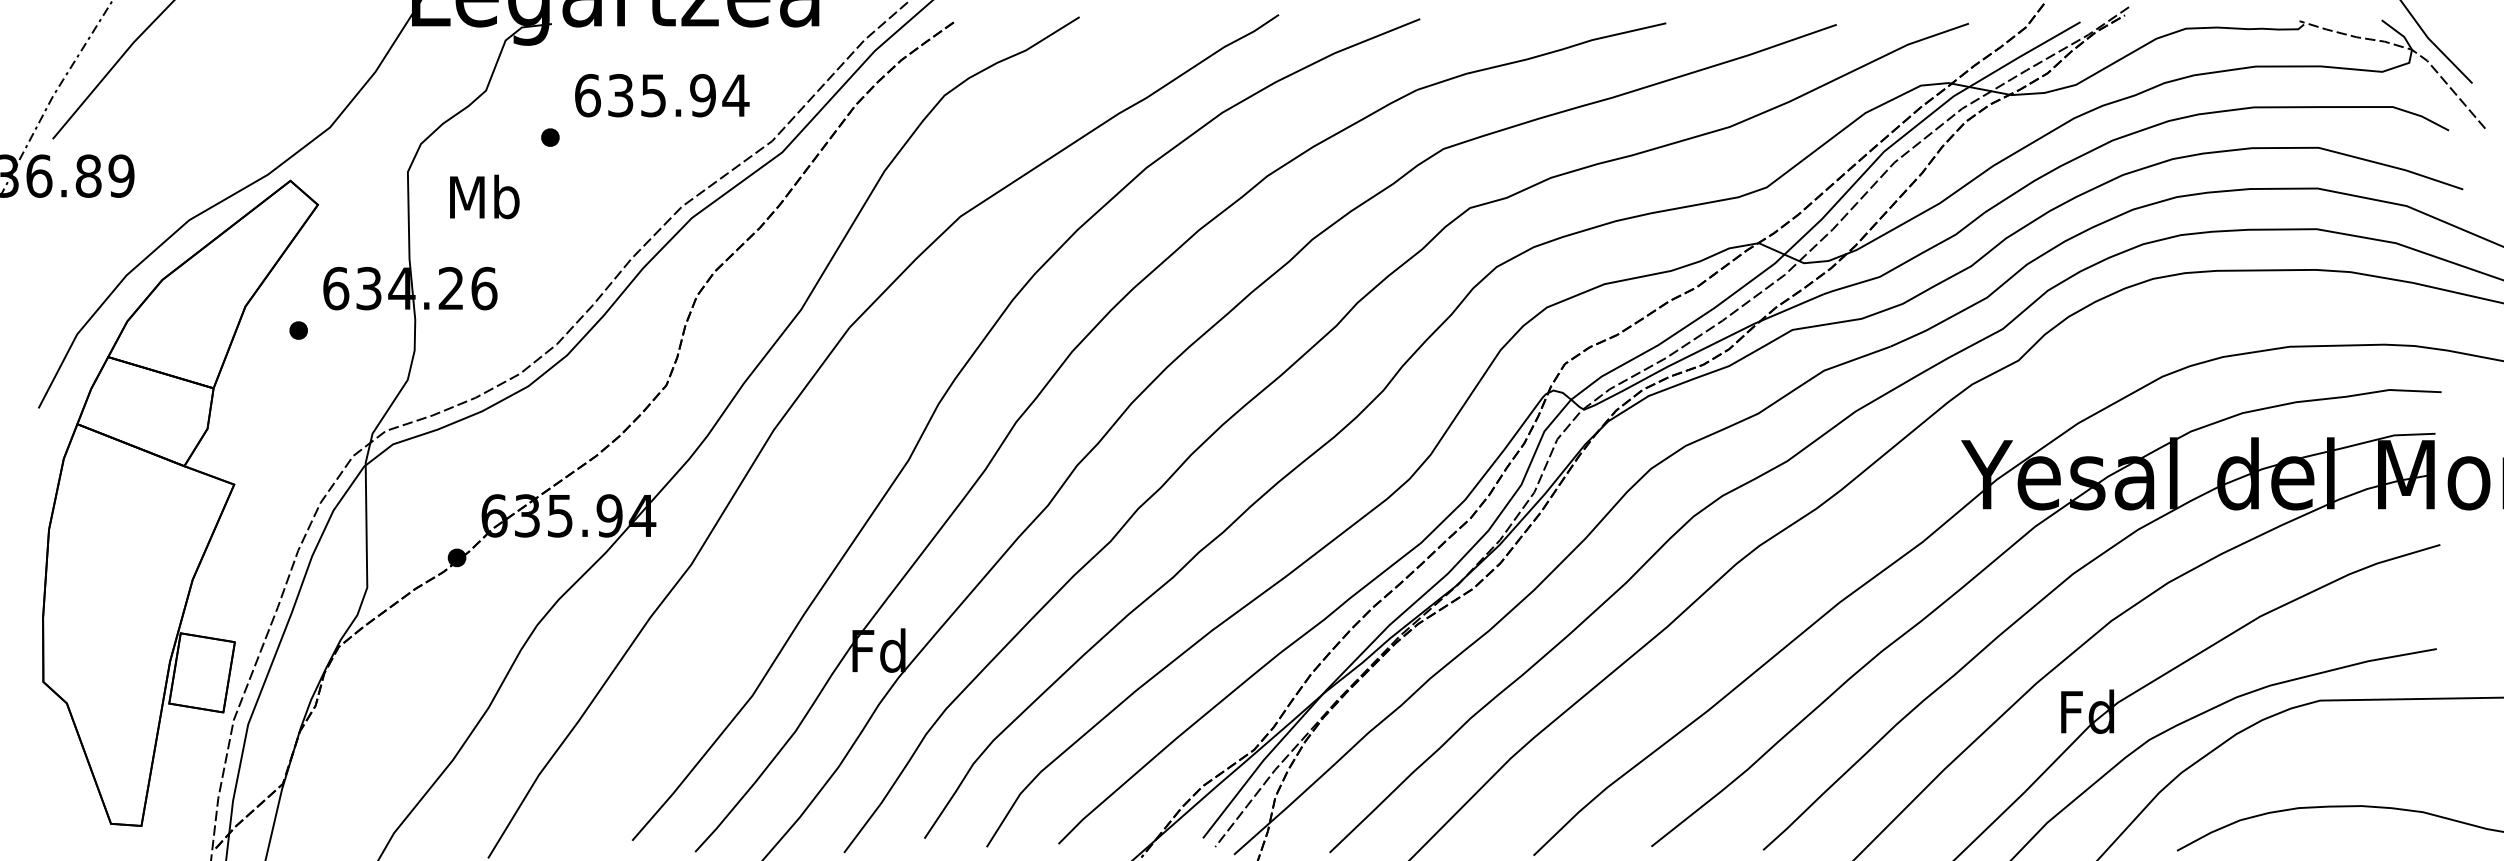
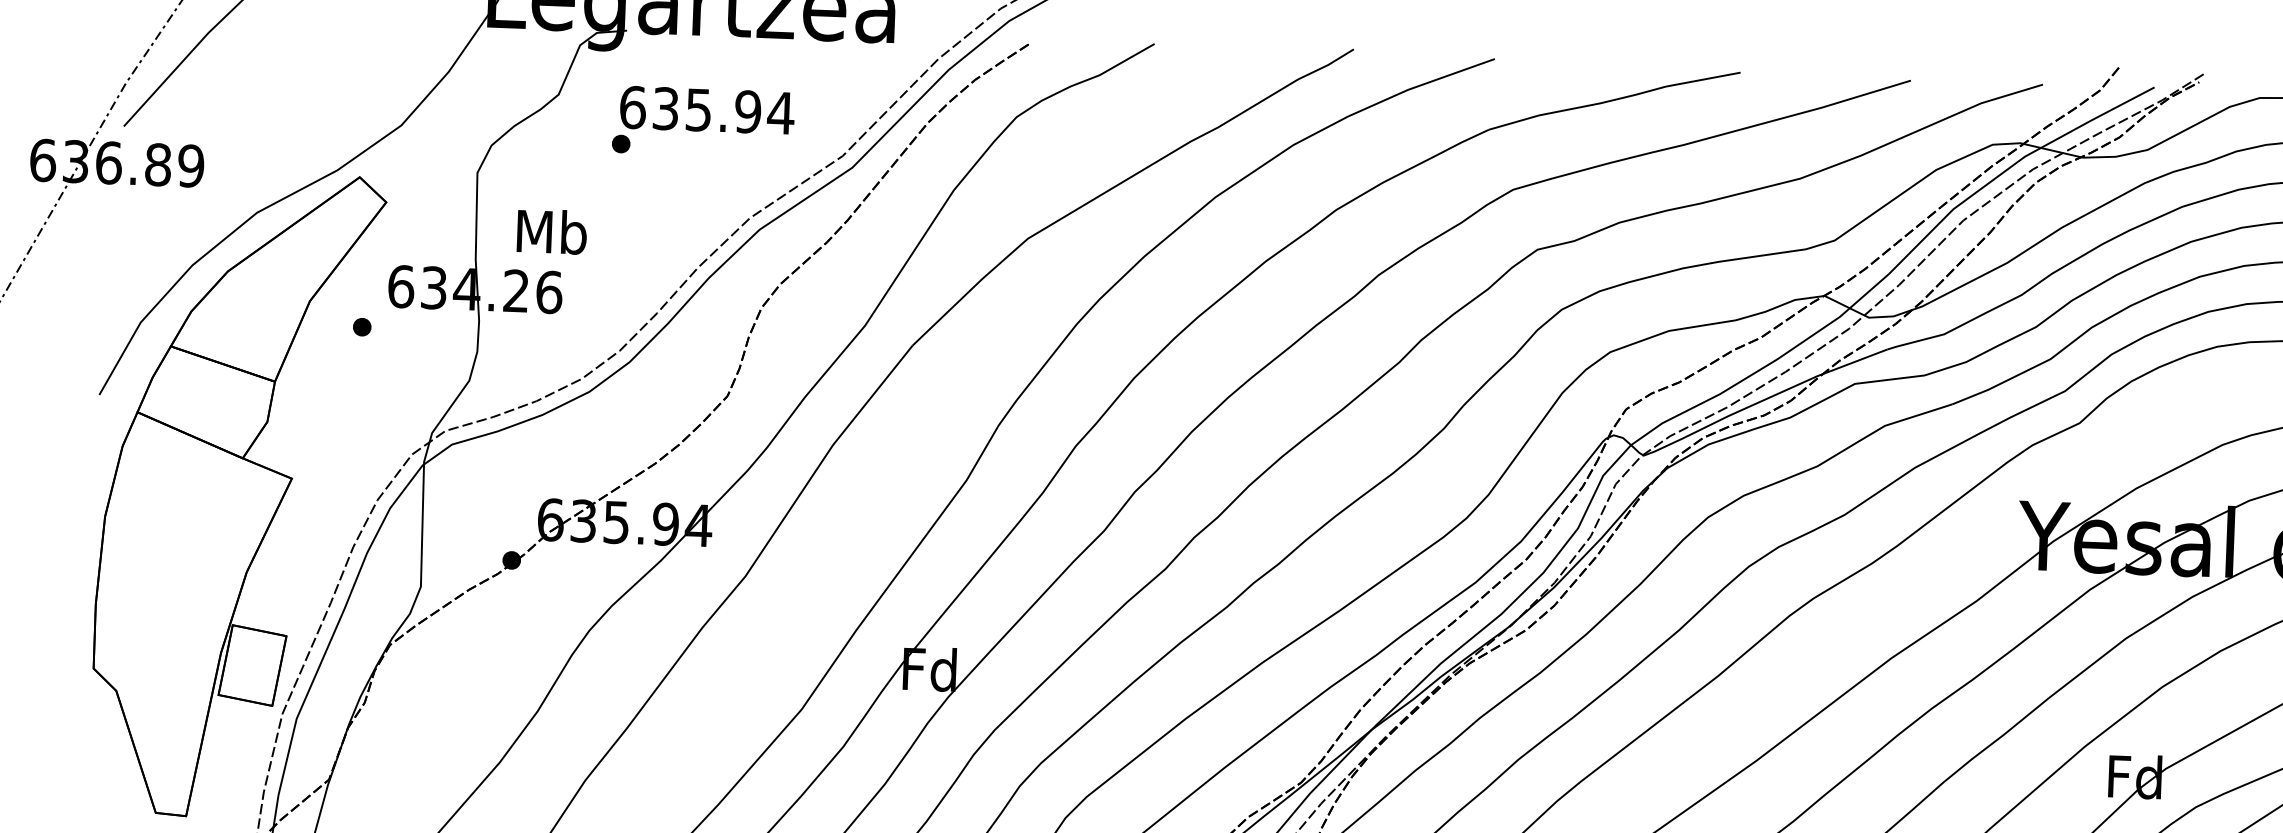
text: (662, 95) -> (707, 110), moved
text: (484, 196) -> (551, 231), moved

